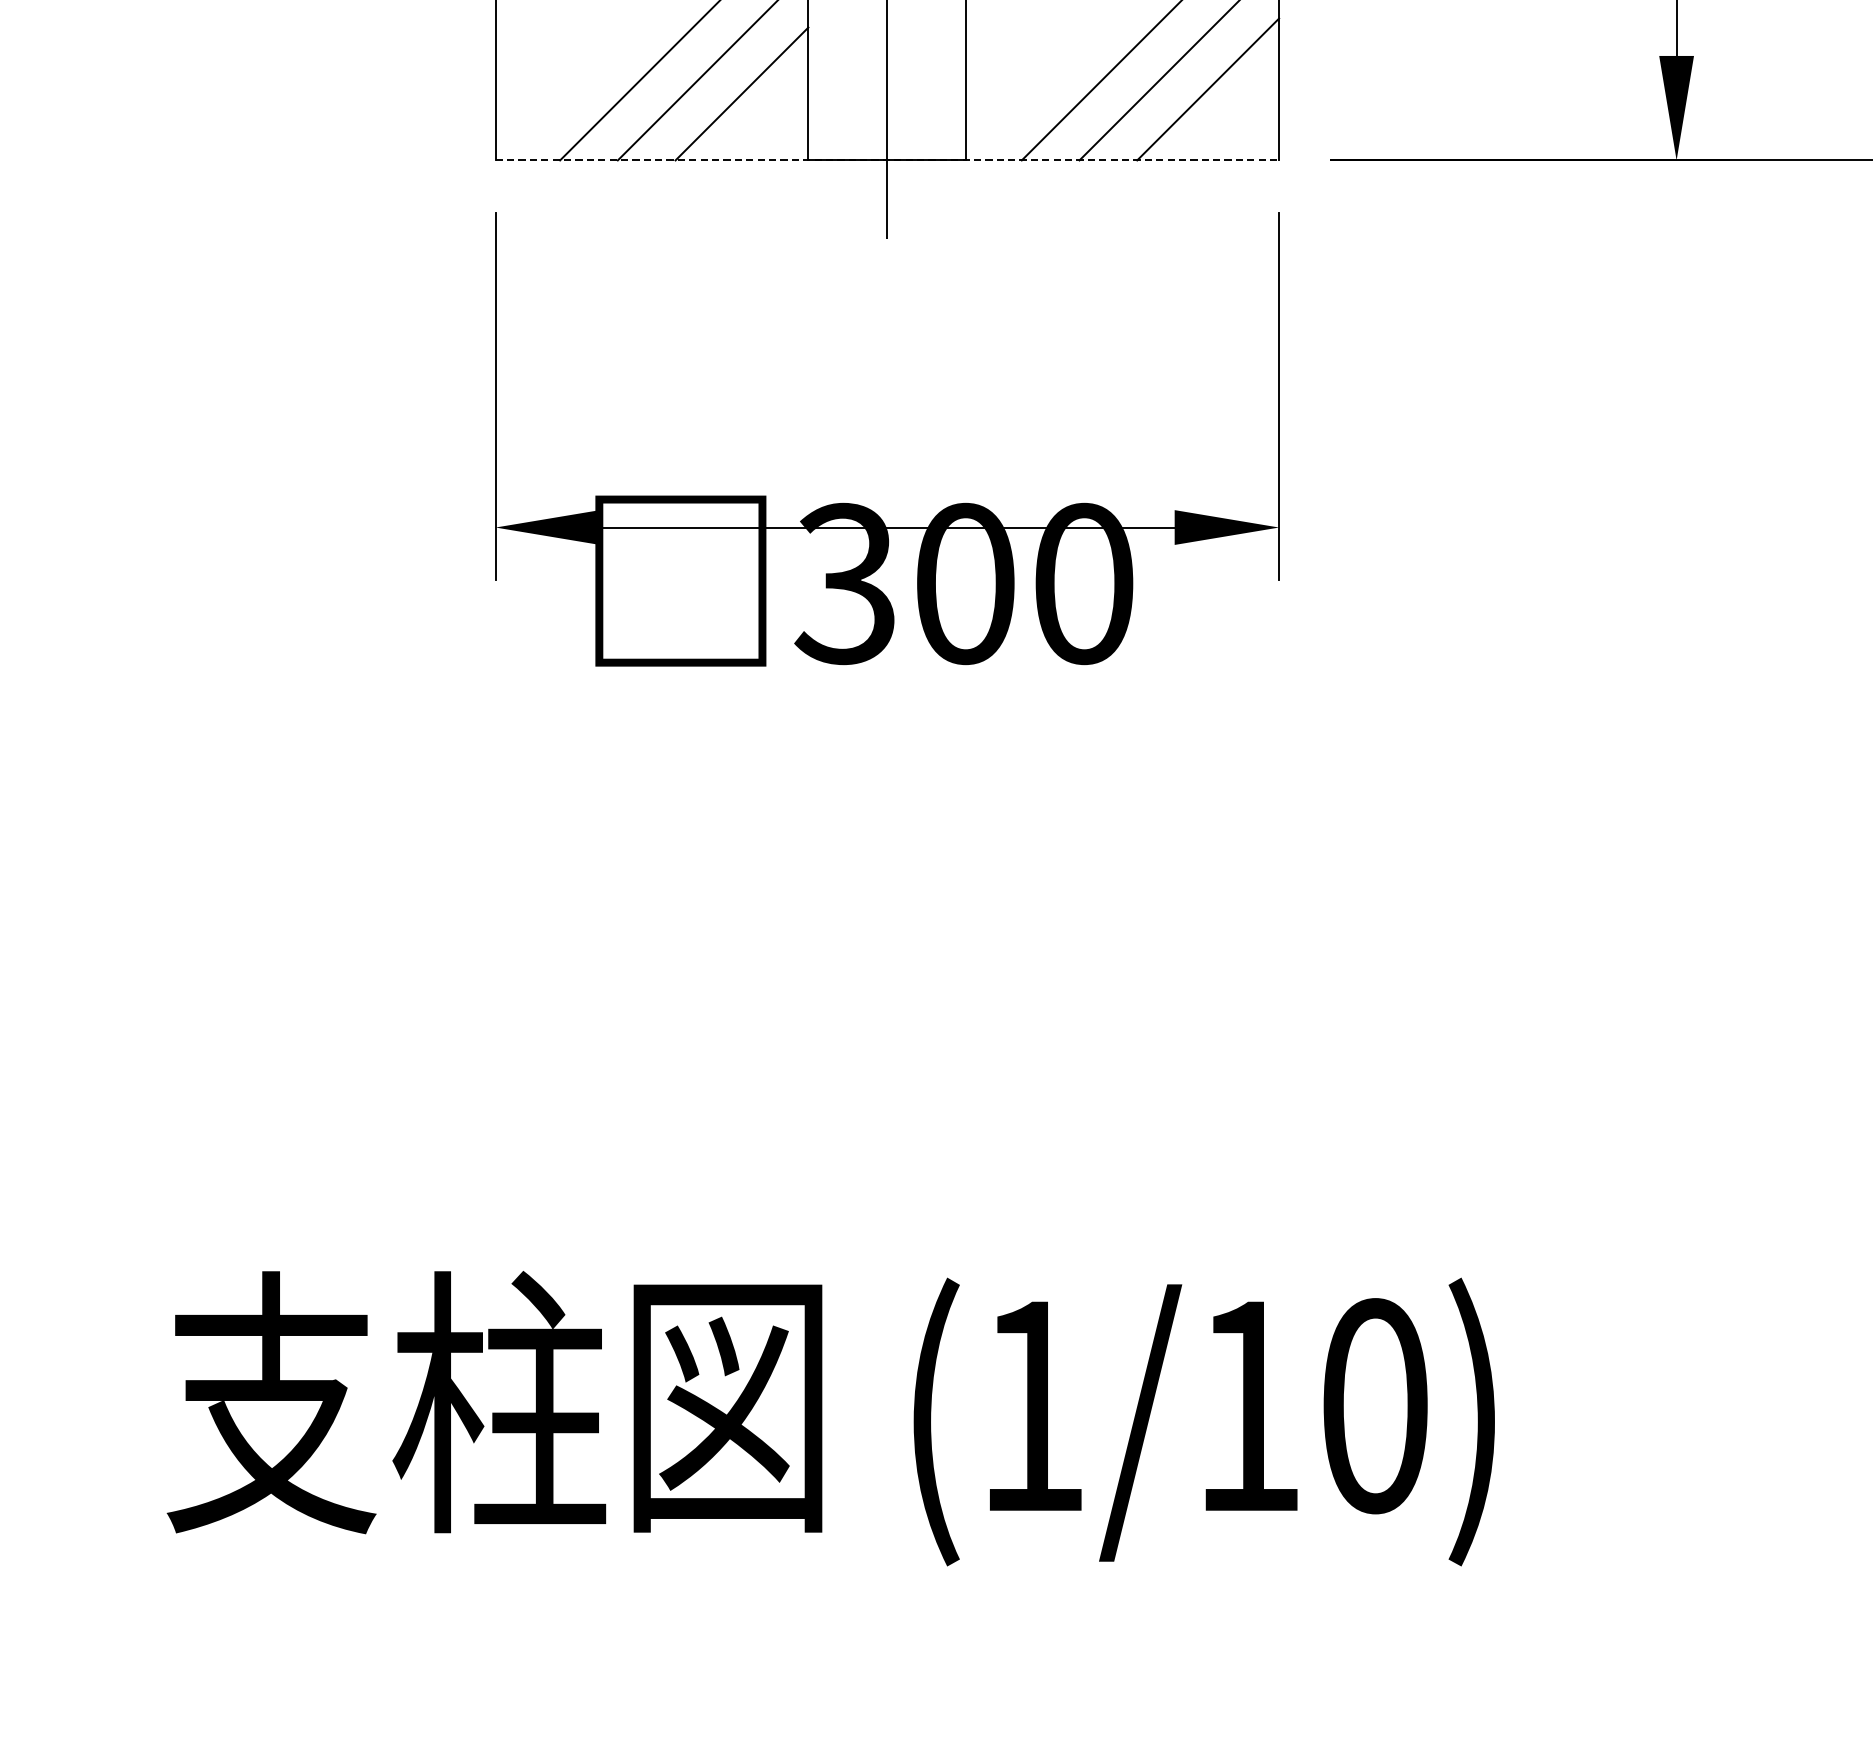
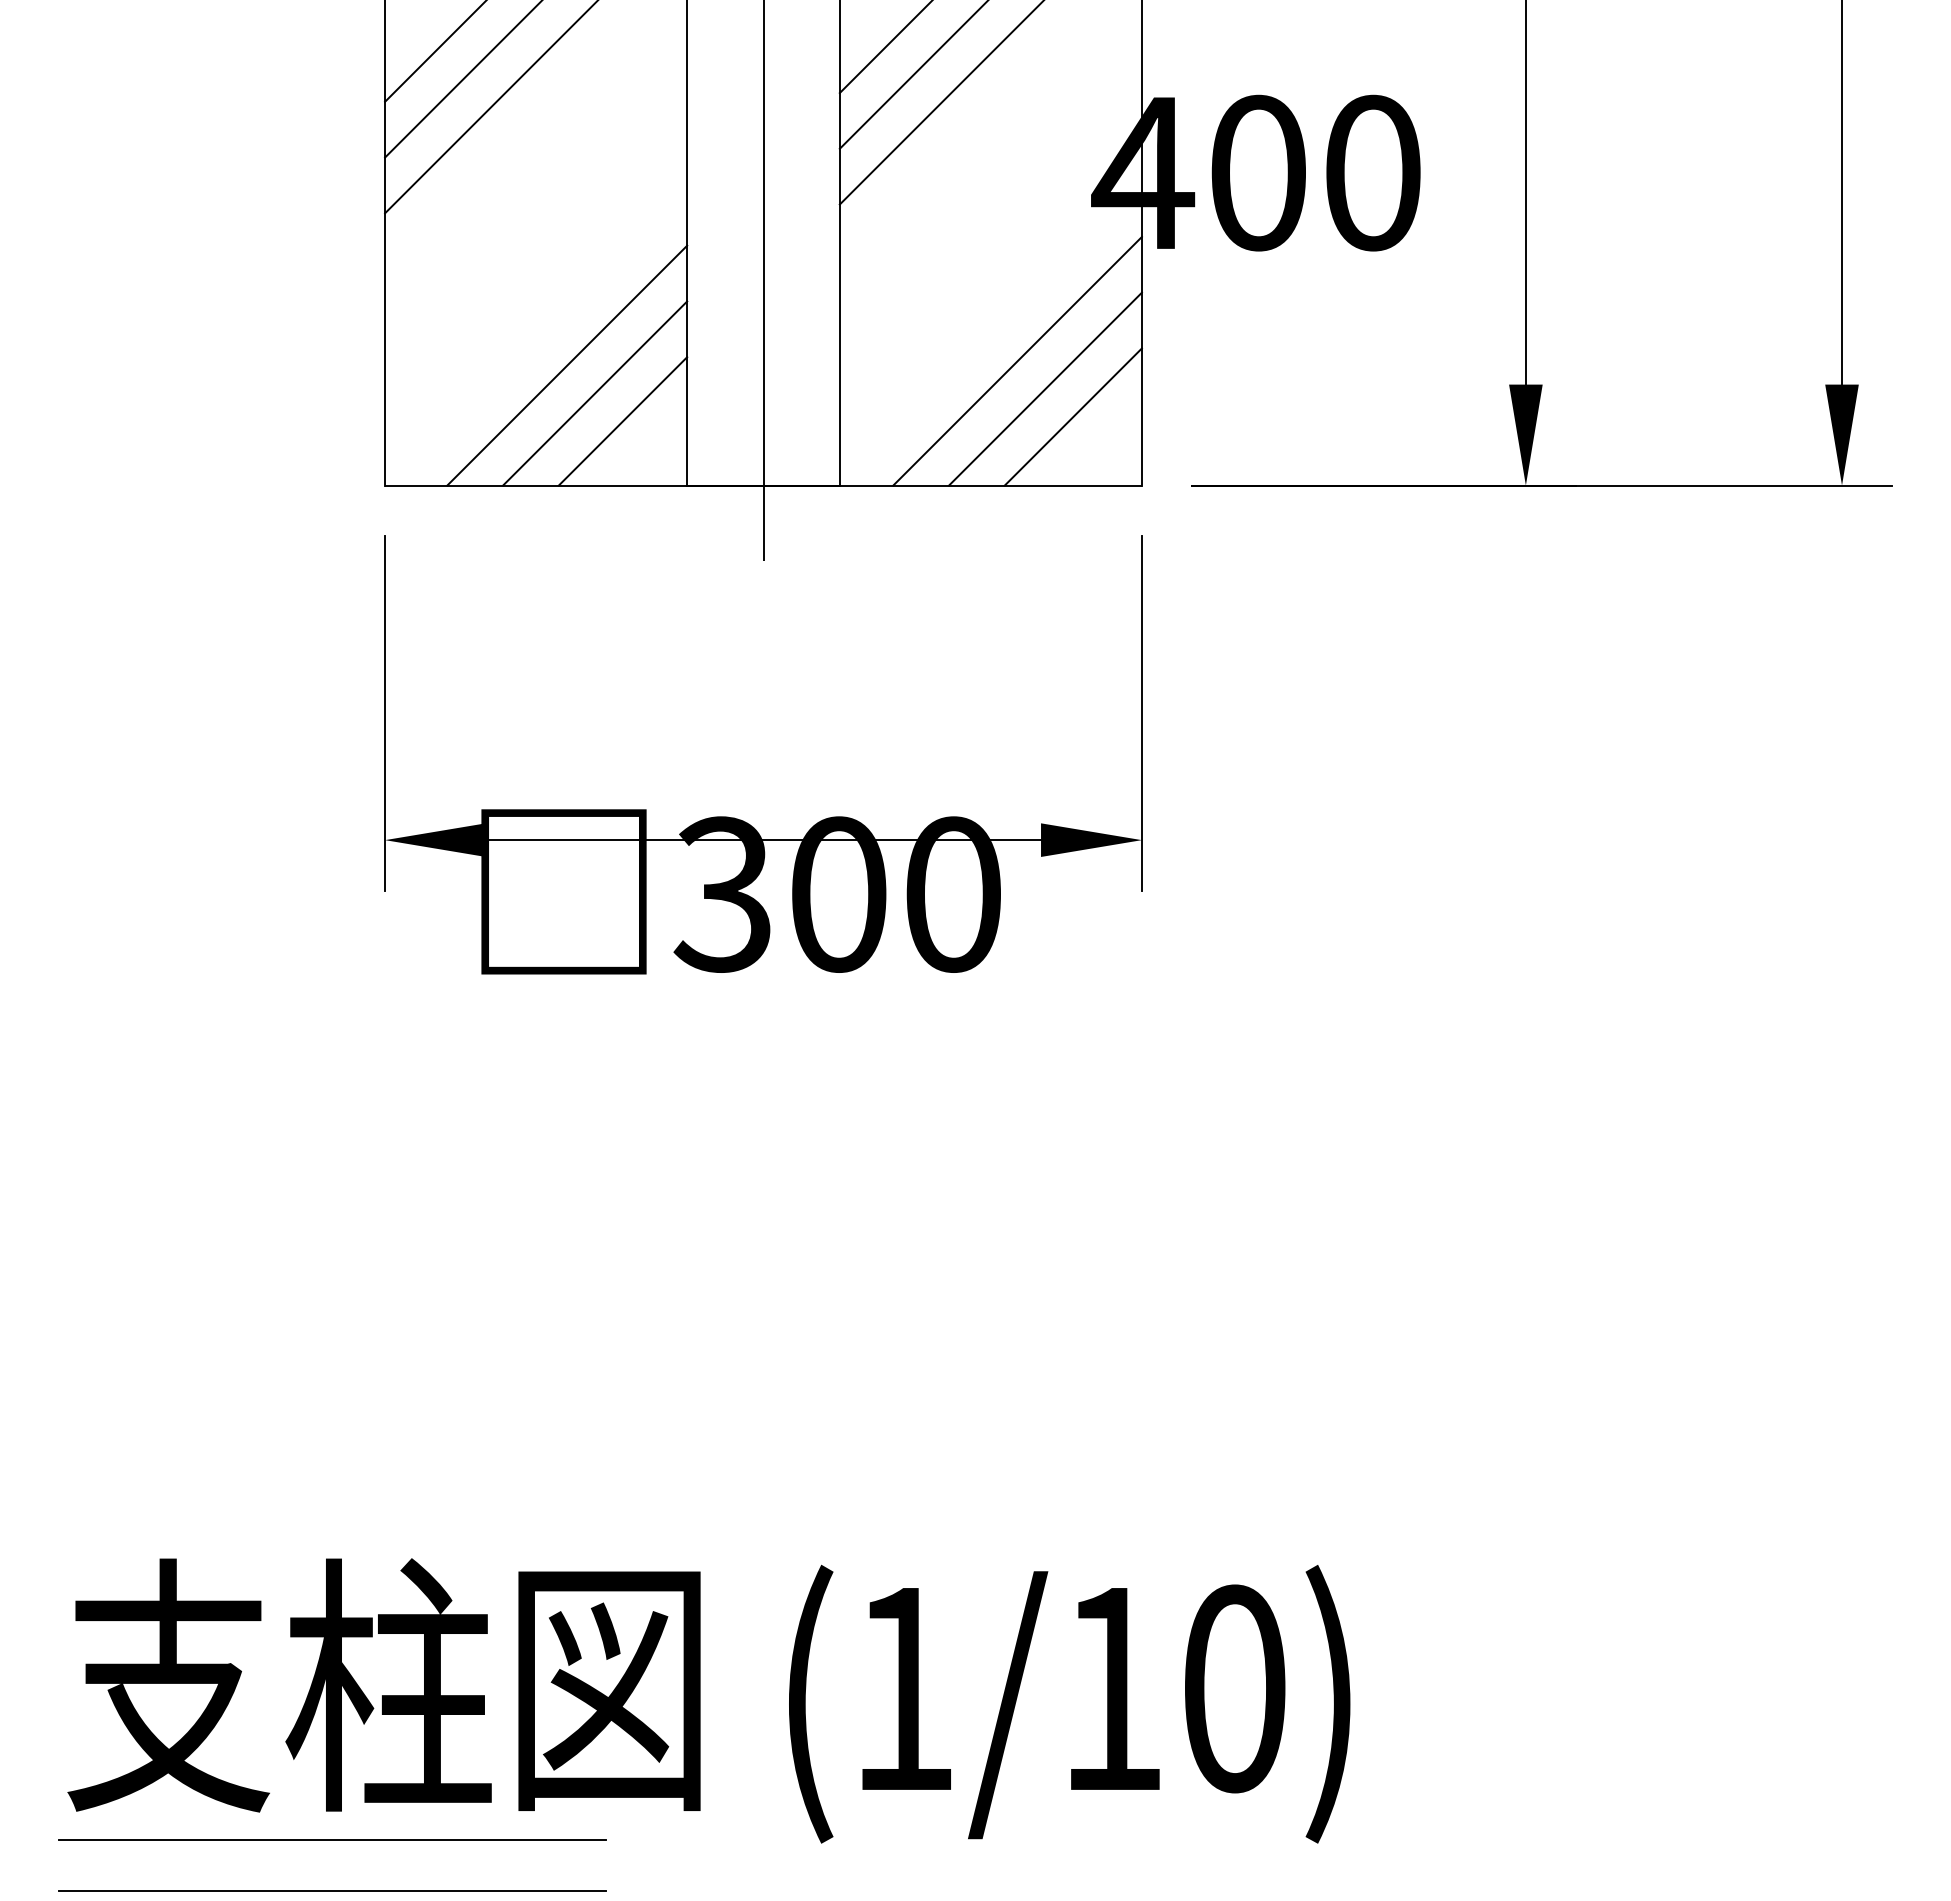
line: (888, 160) -> (764, 485), dashed -> solid
line: (440, 1563) -> (331, 1840), added
line: (441, 1614) -> (332, 1890), added

